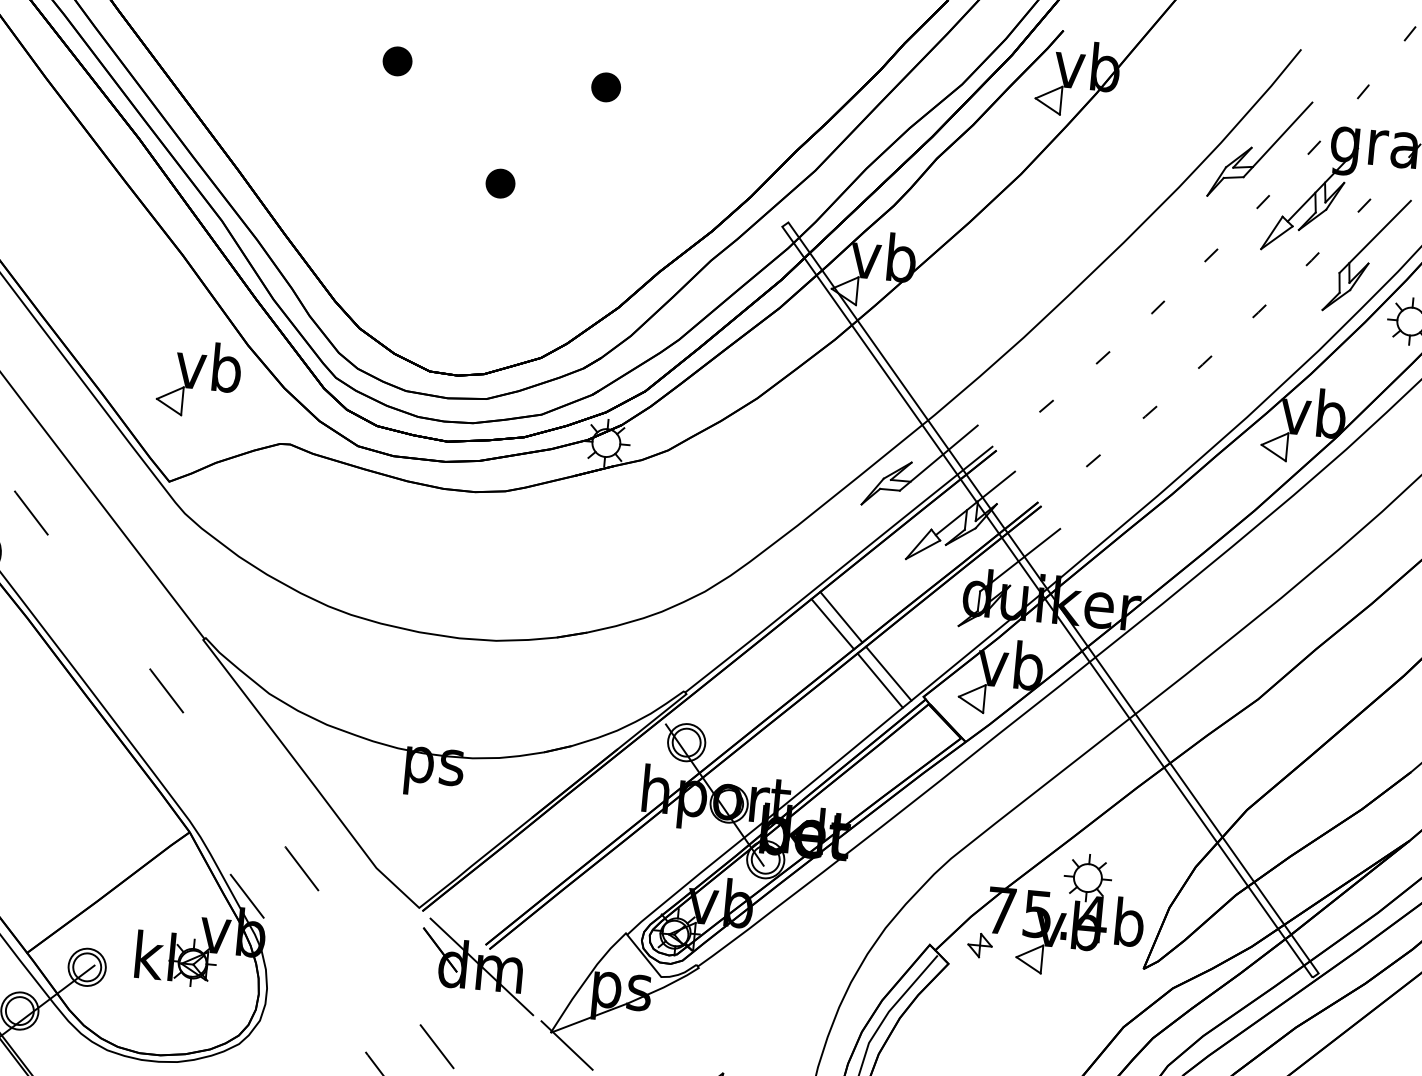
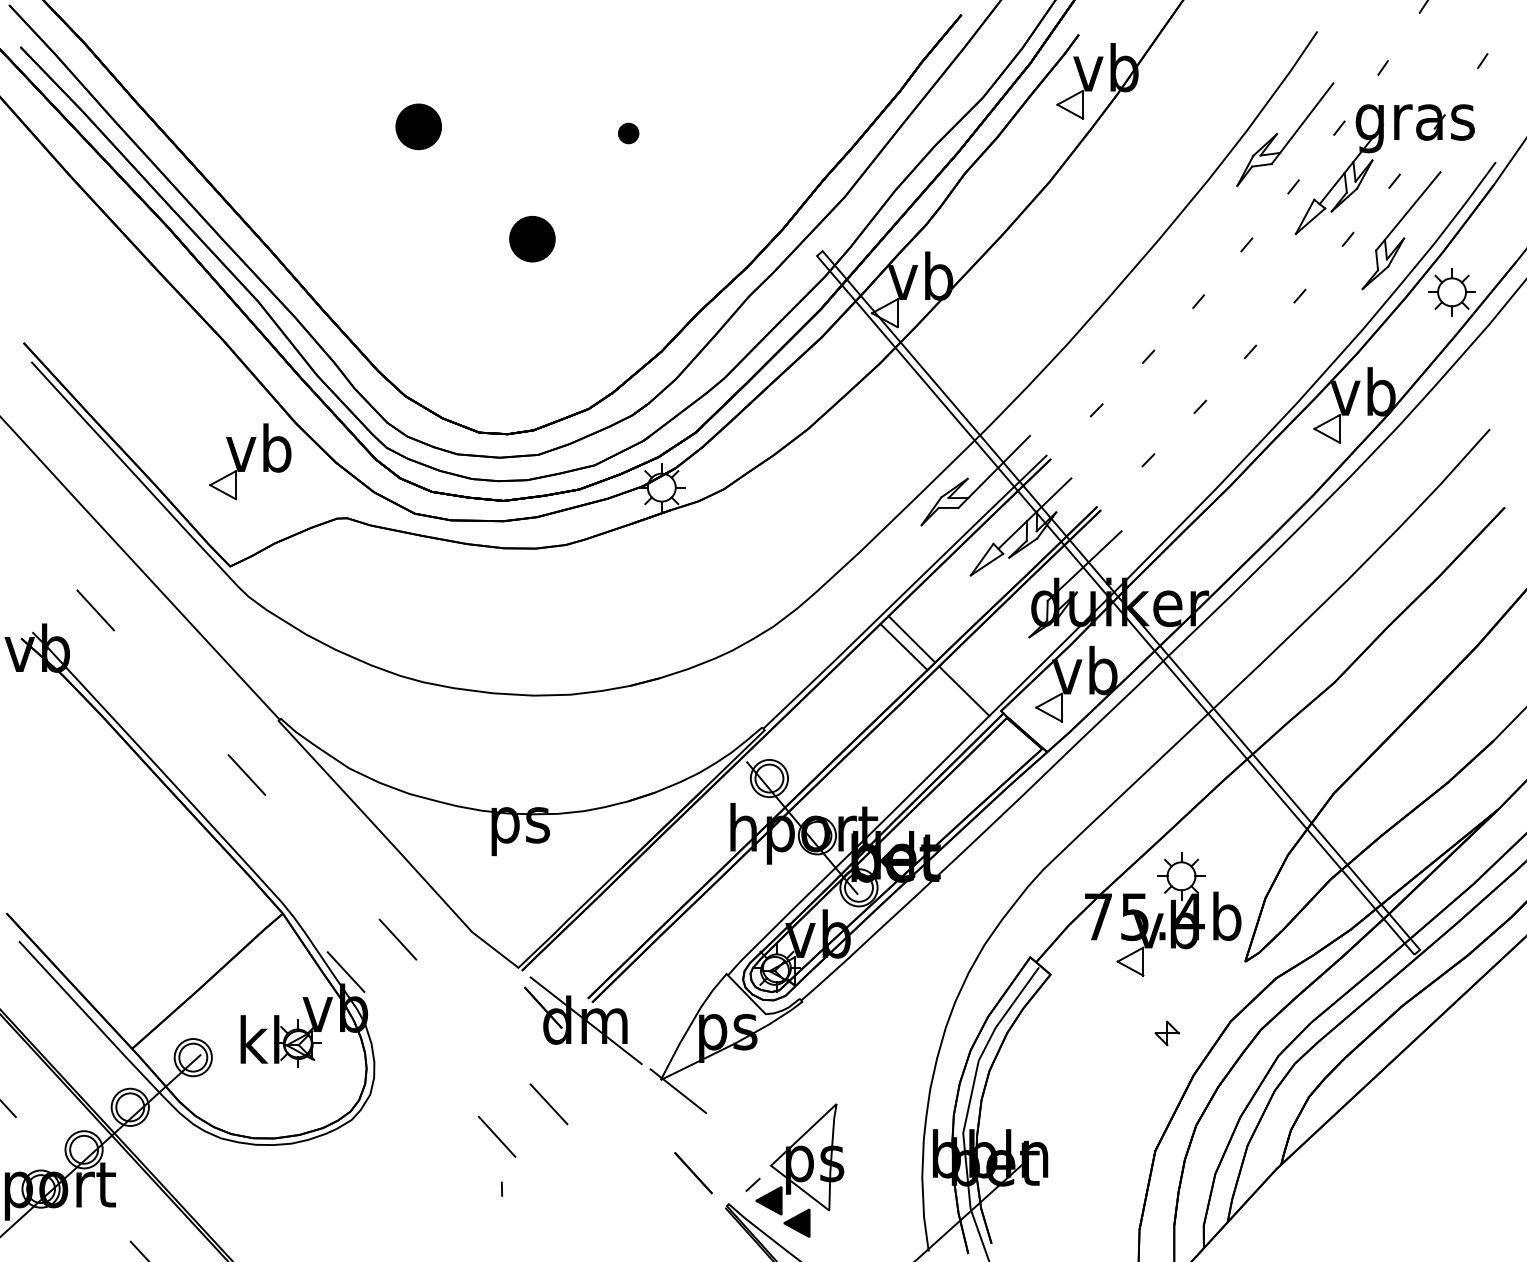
part: (397, 60) -> (418, 126), size x1.6
part: (605, 87) -> (628, 133), size x0.7
part: (500, 183) -> (532, 238), size x1.6
line: (880, 680) -> (956, 698), removed
part: (980, 945) -> (1167, 1033), moved

